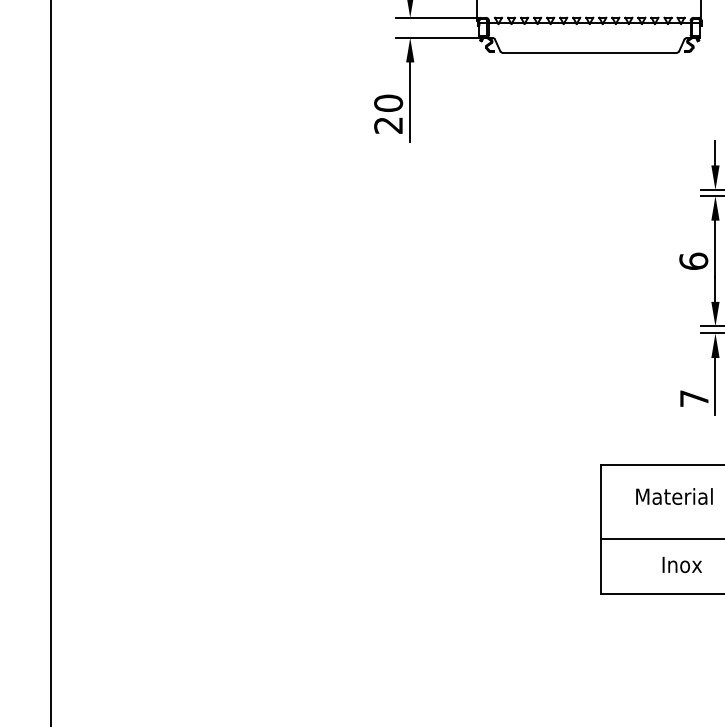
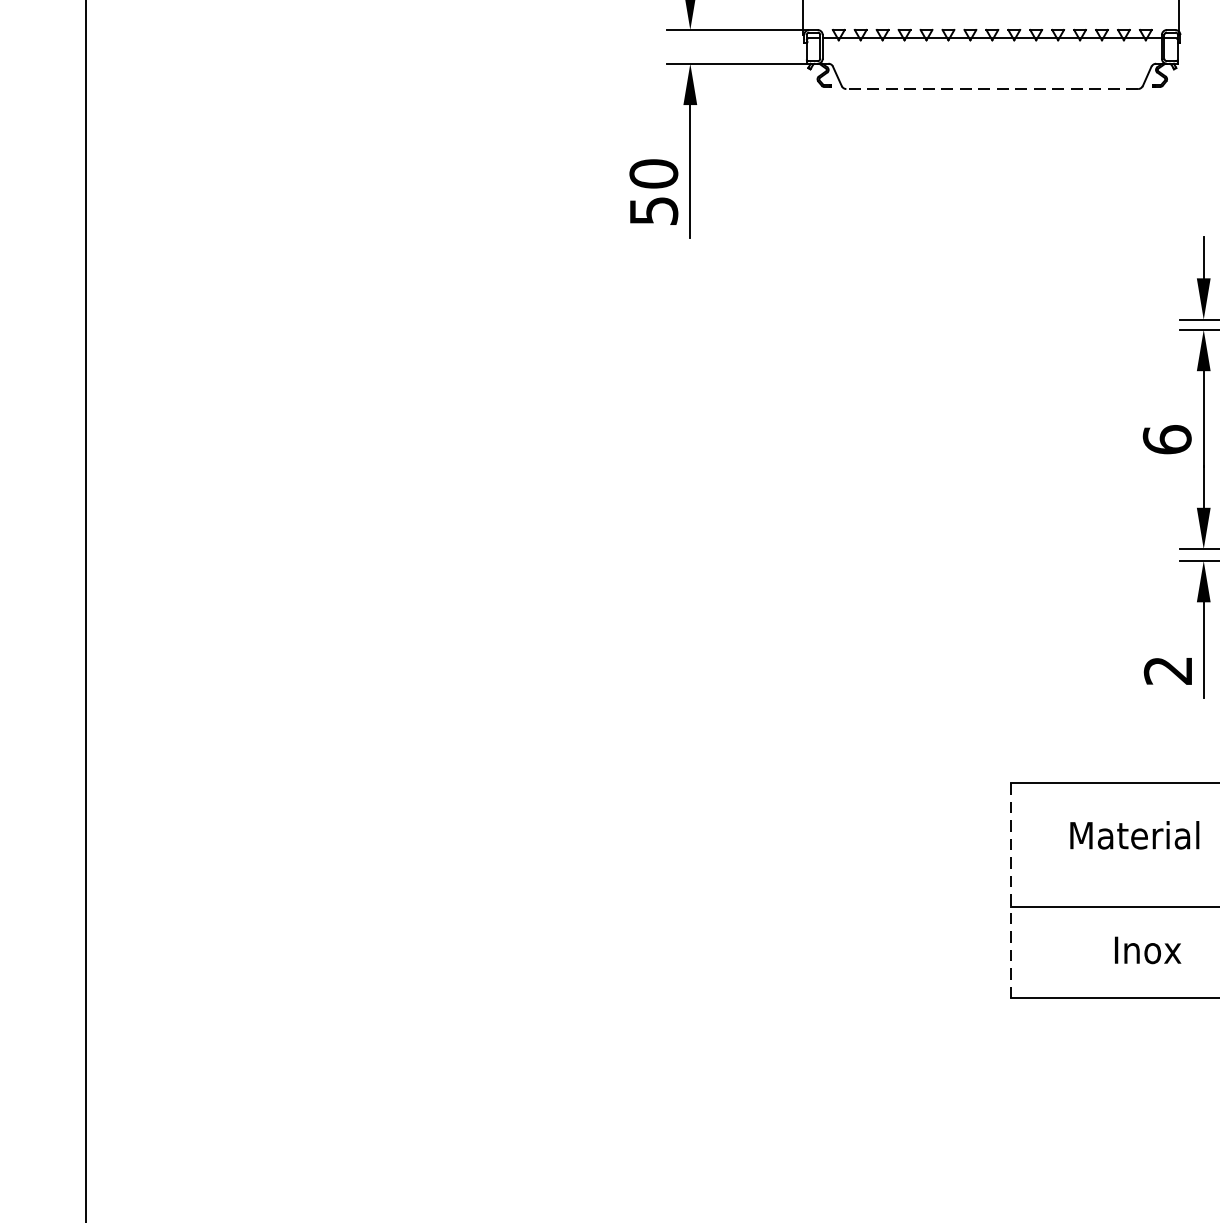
line: (589, 52) -> (991, 88), solid -> dashed
text: (388, 125) -> (653, 211), 20 -> 50
text: (693, 398) -> (1166, 670), 7 -> 2
line: (601, 528) -> (1012, 889), solid -> dashed

